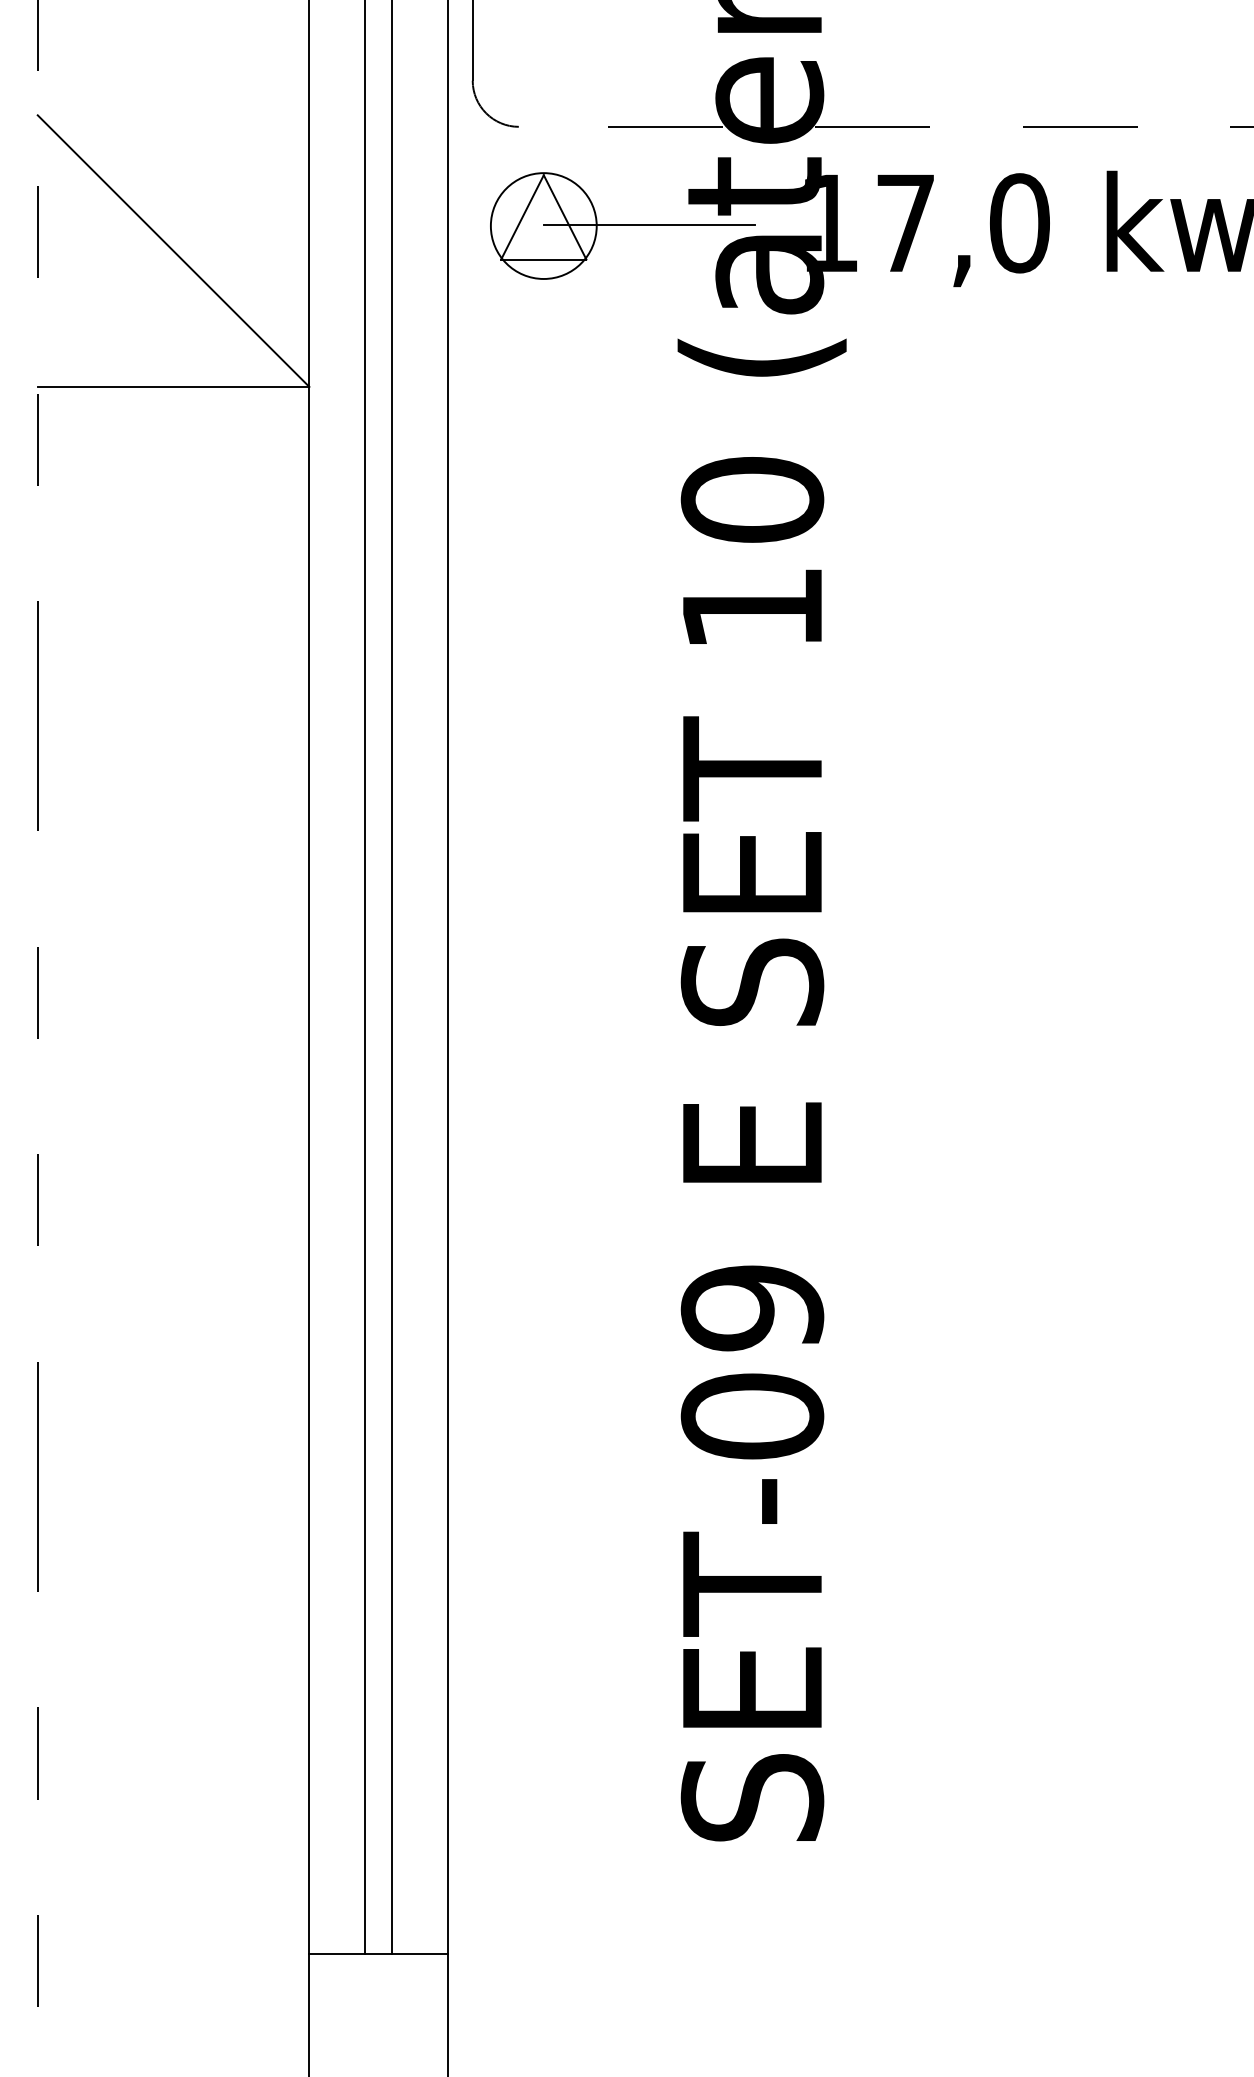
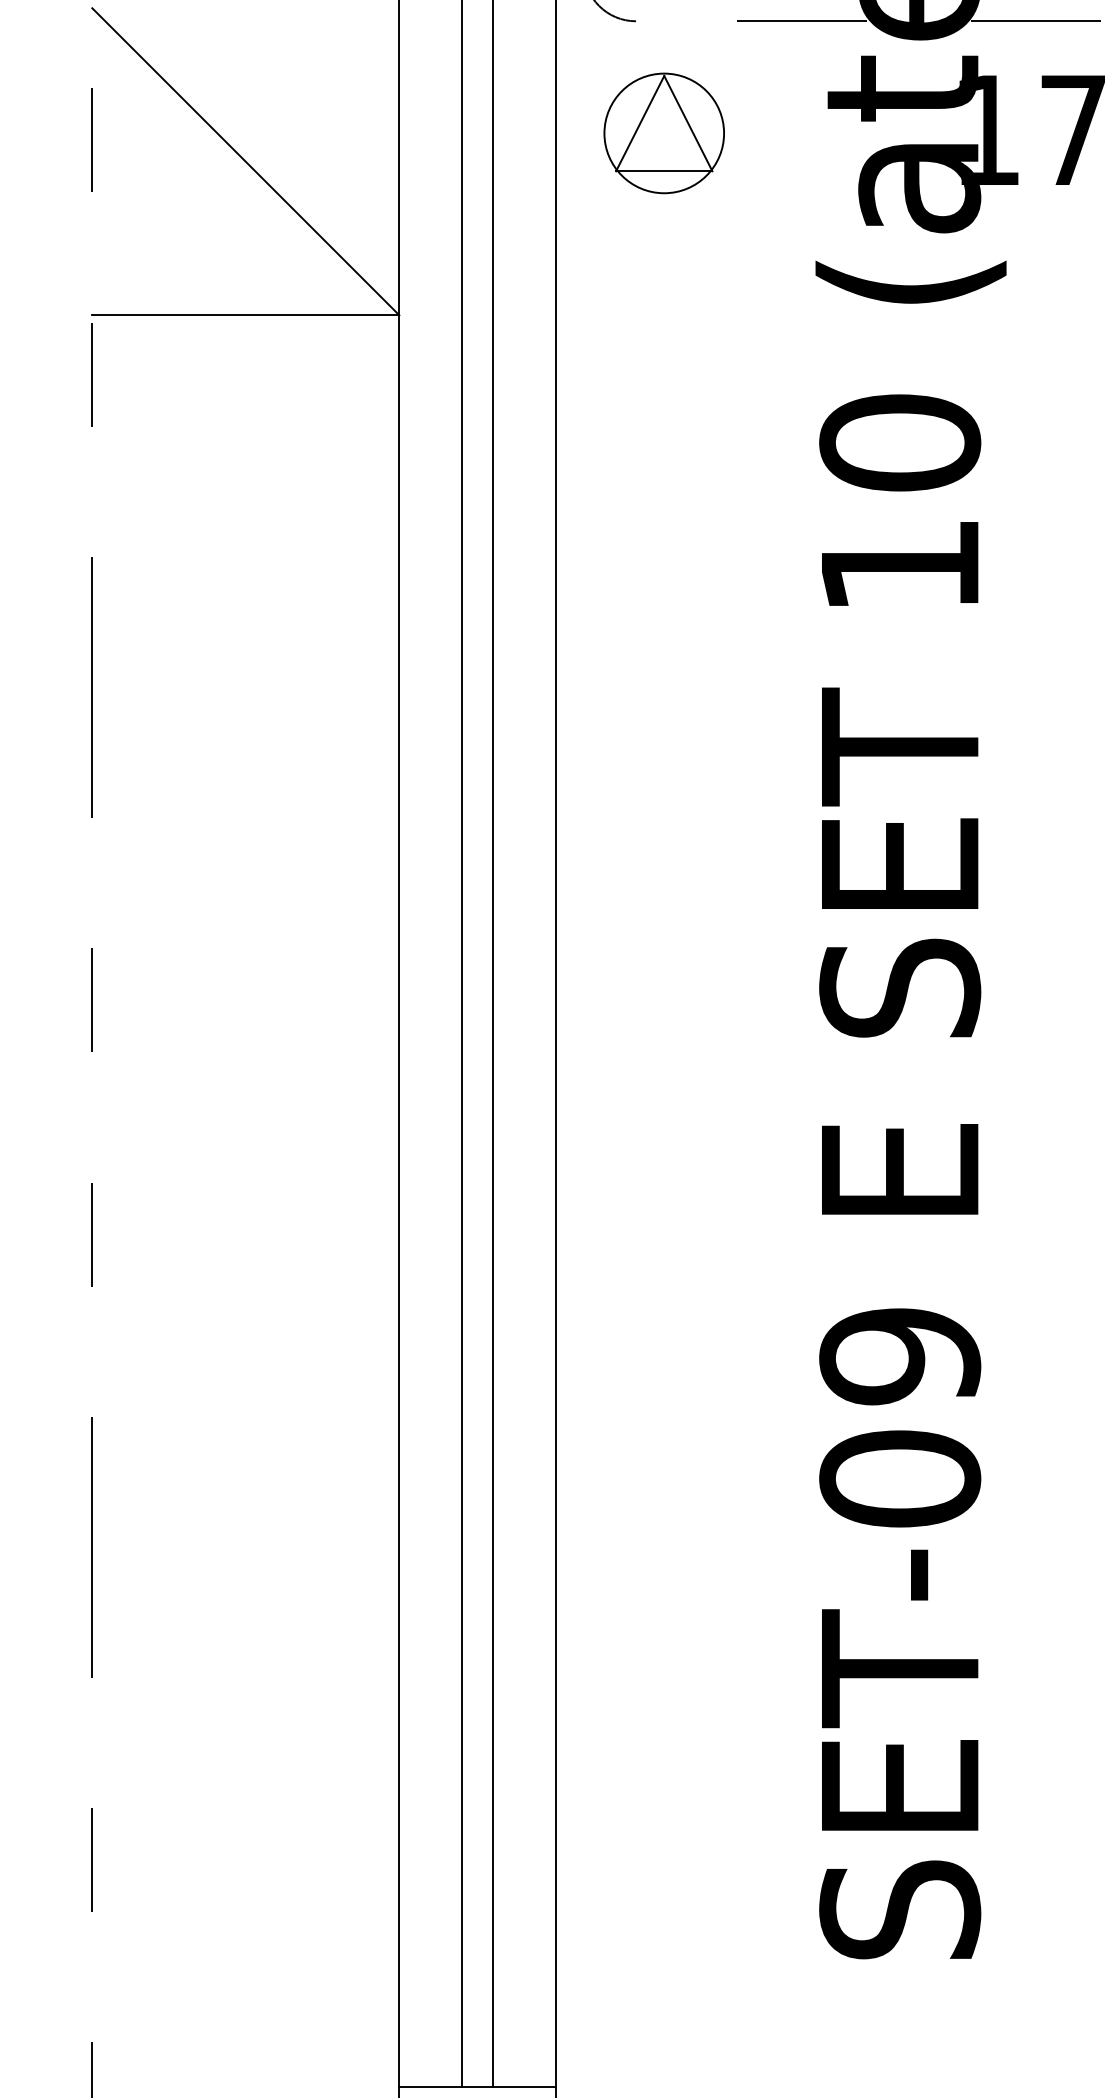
line: (648, 224) -> (782, 131), removed

